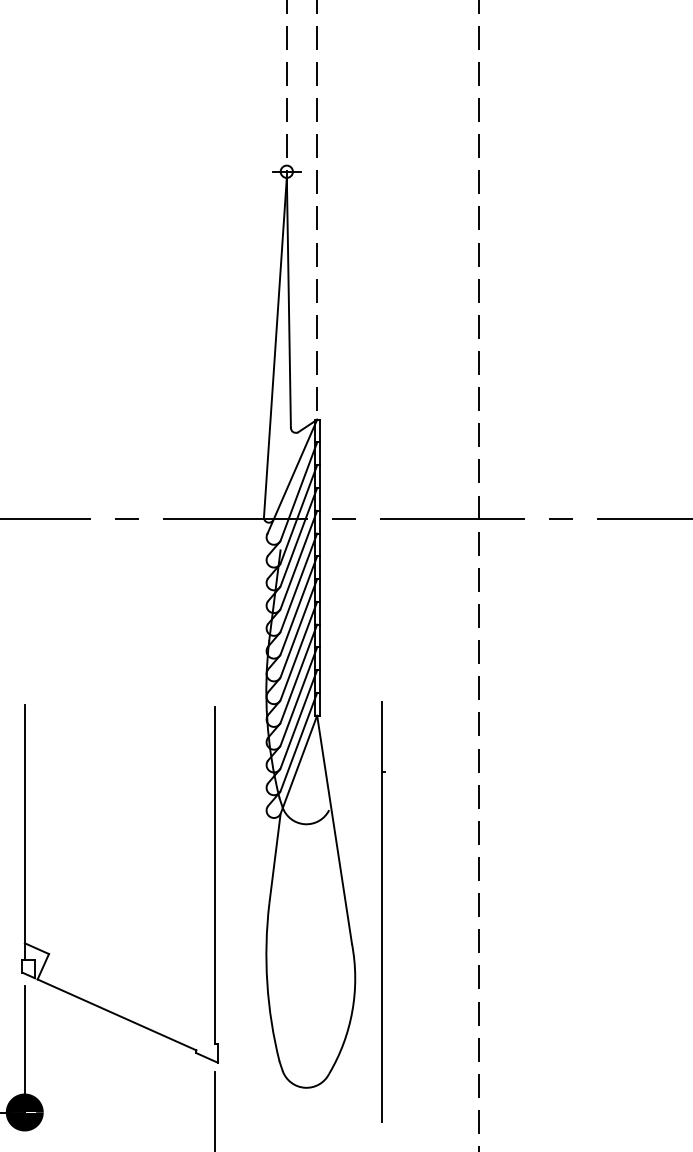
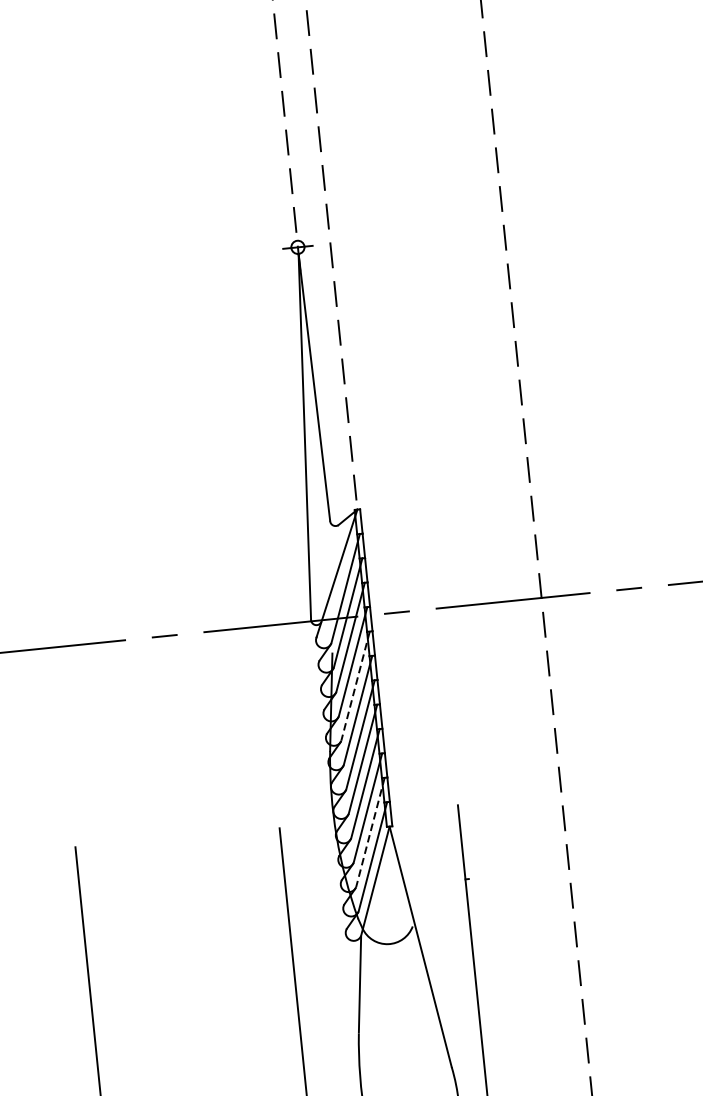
line: (298, 583) -> (355, 687), solid -> dashed
line: (298, 719) -> (370, 832), solid -> dashed

